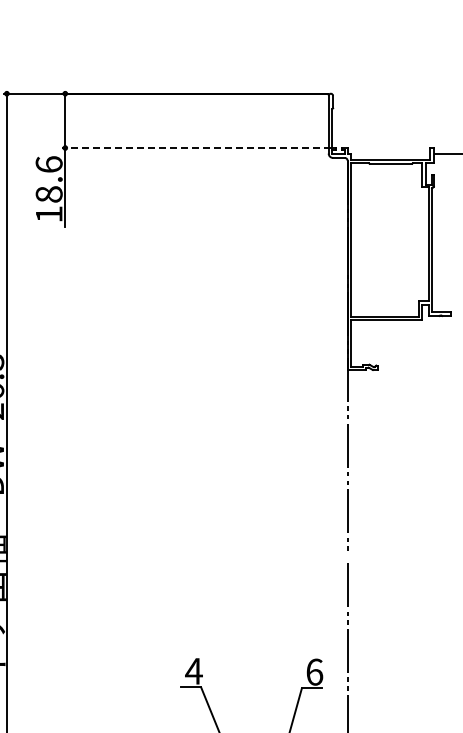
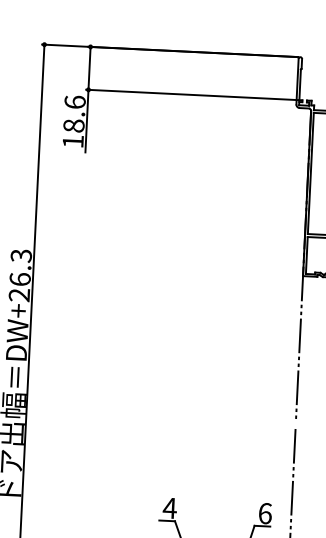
line: (196, 148) -> (192, 95), dashed -> solid

